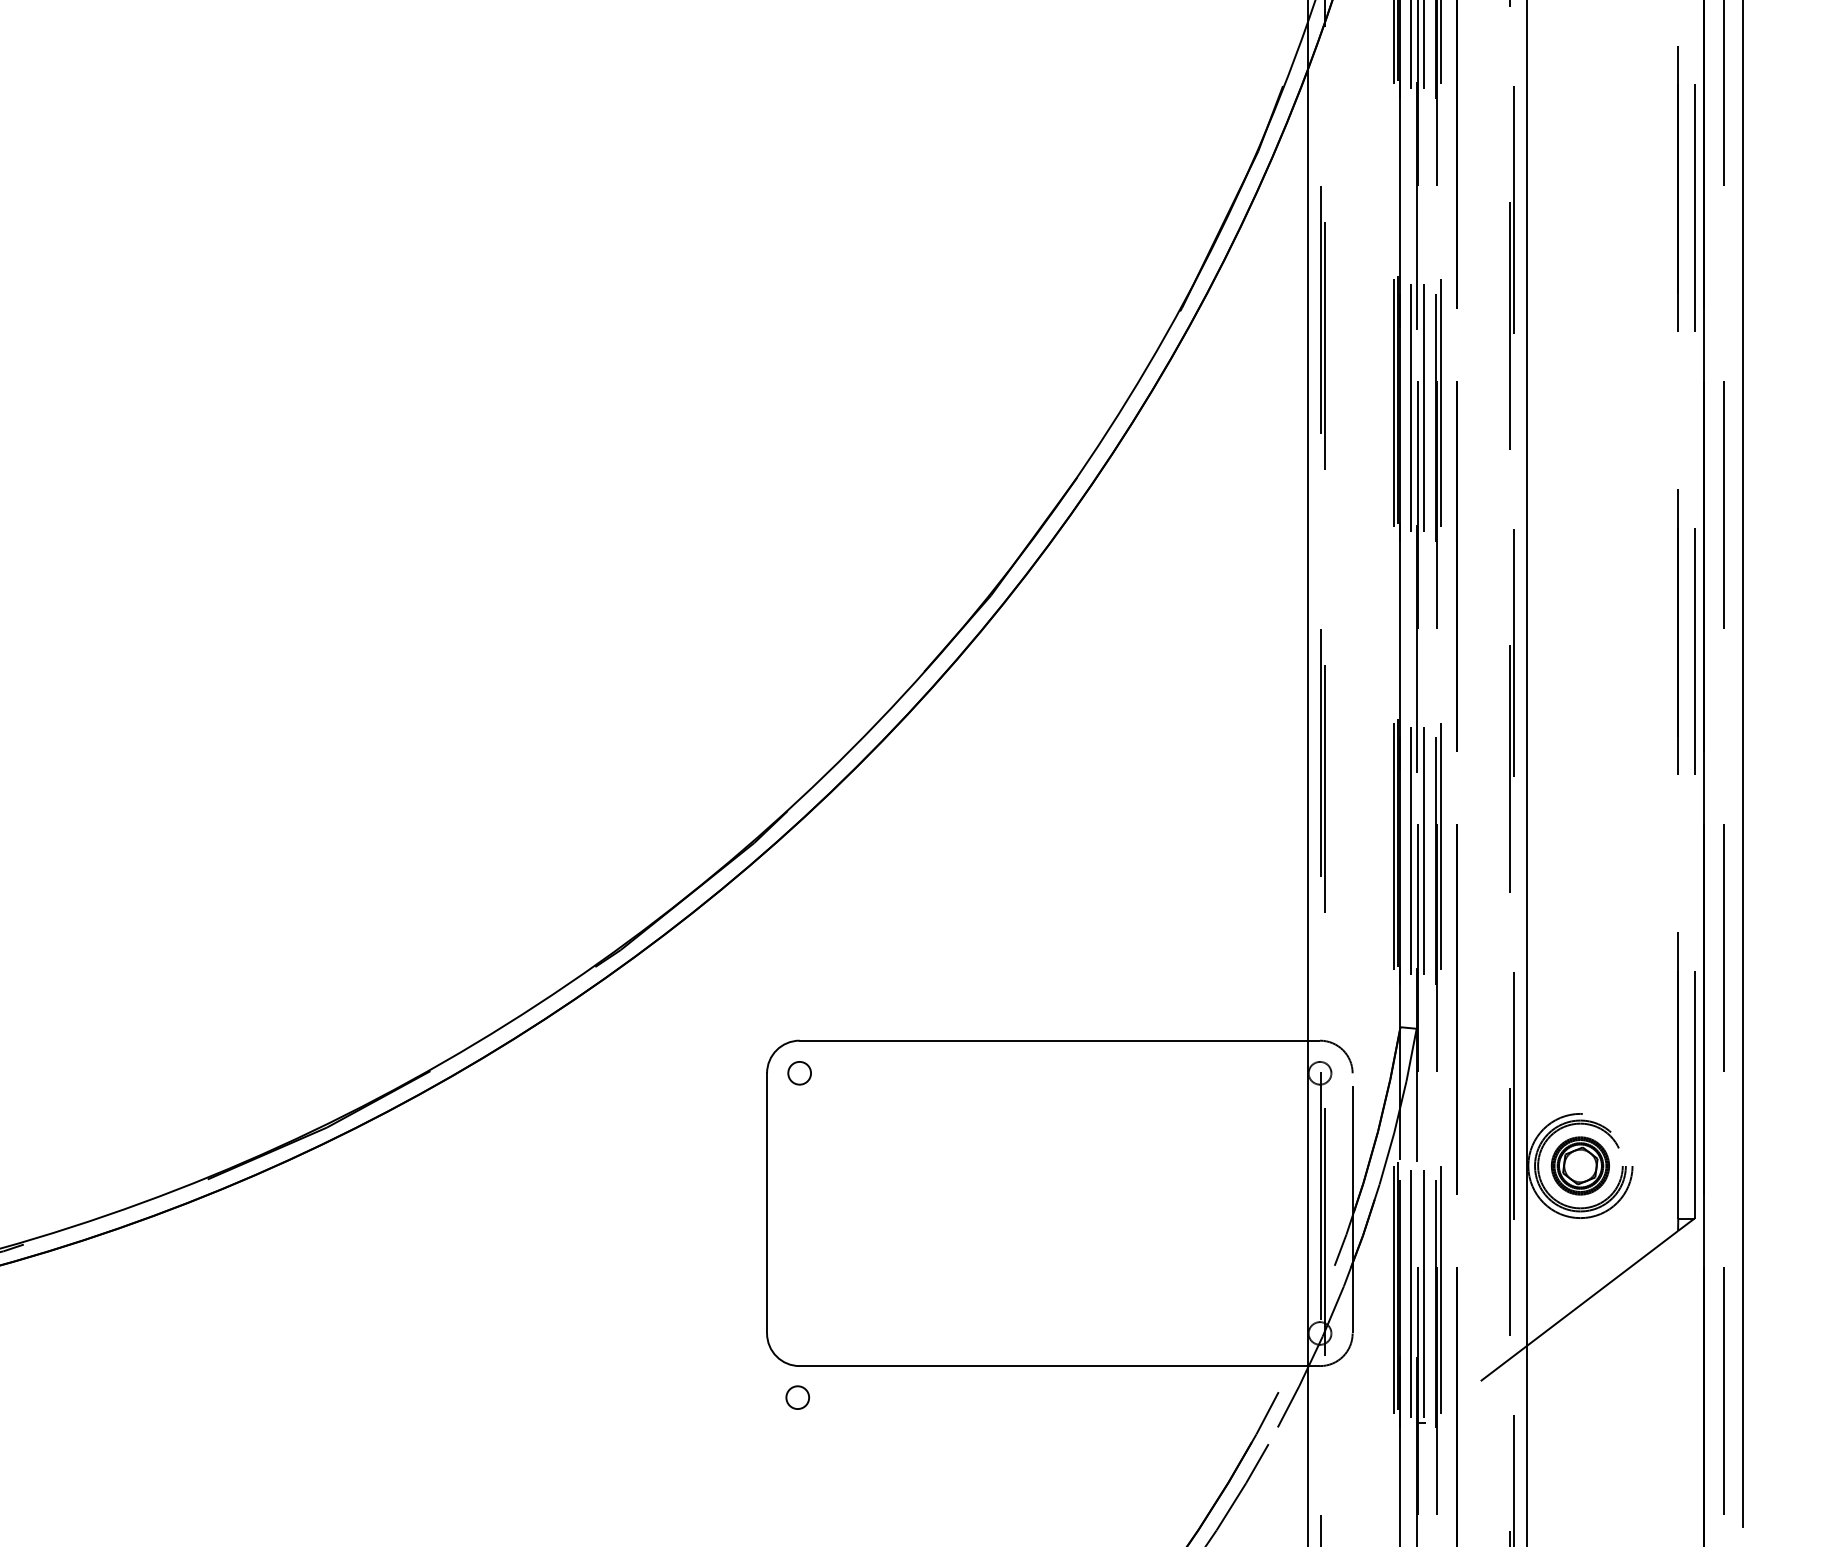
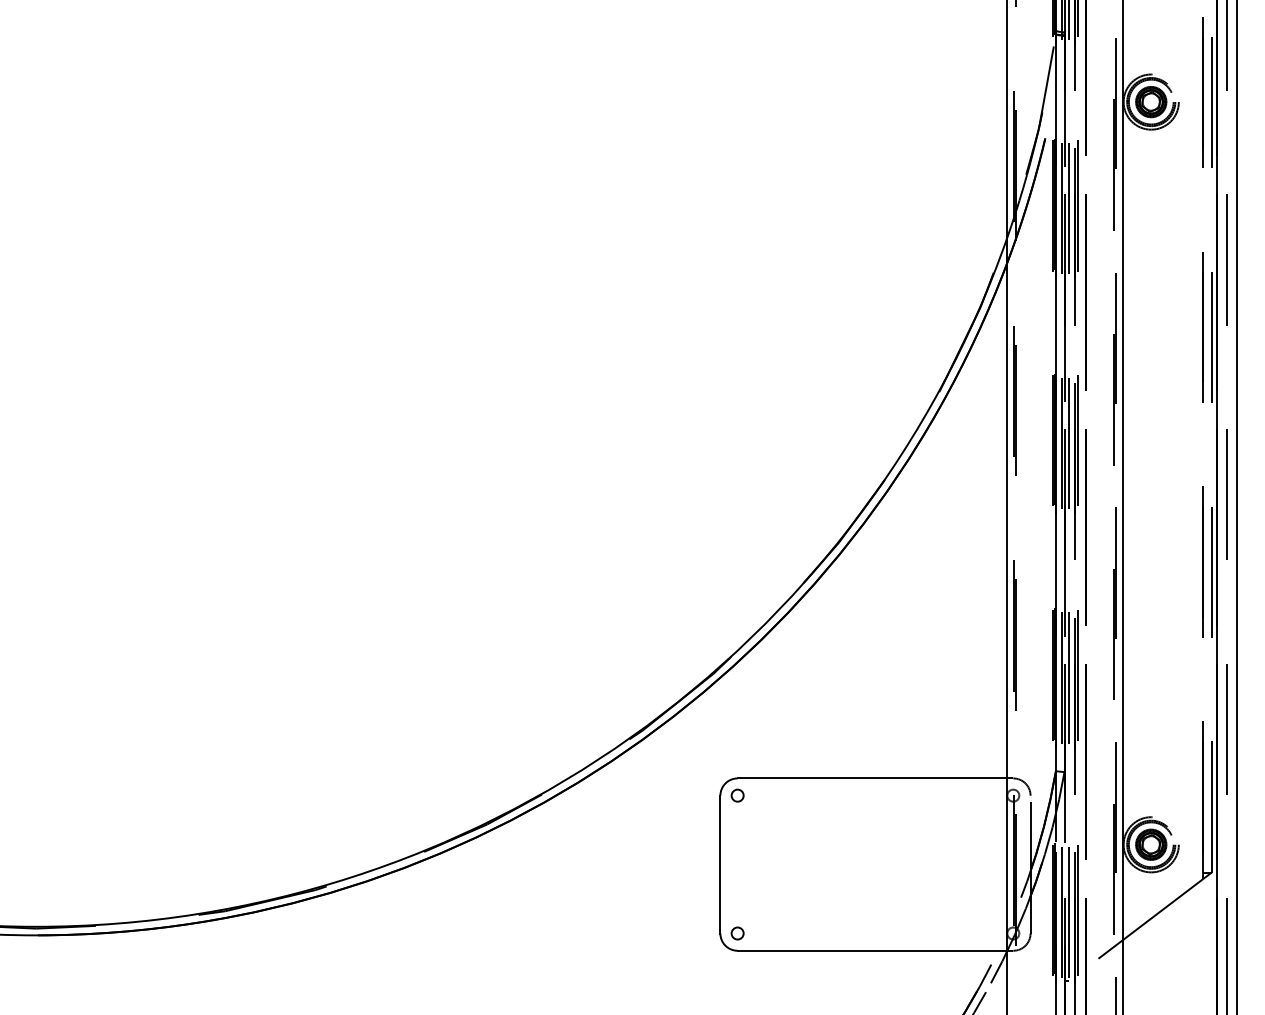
circle: (797, 1397) -> (737, 933), moved

